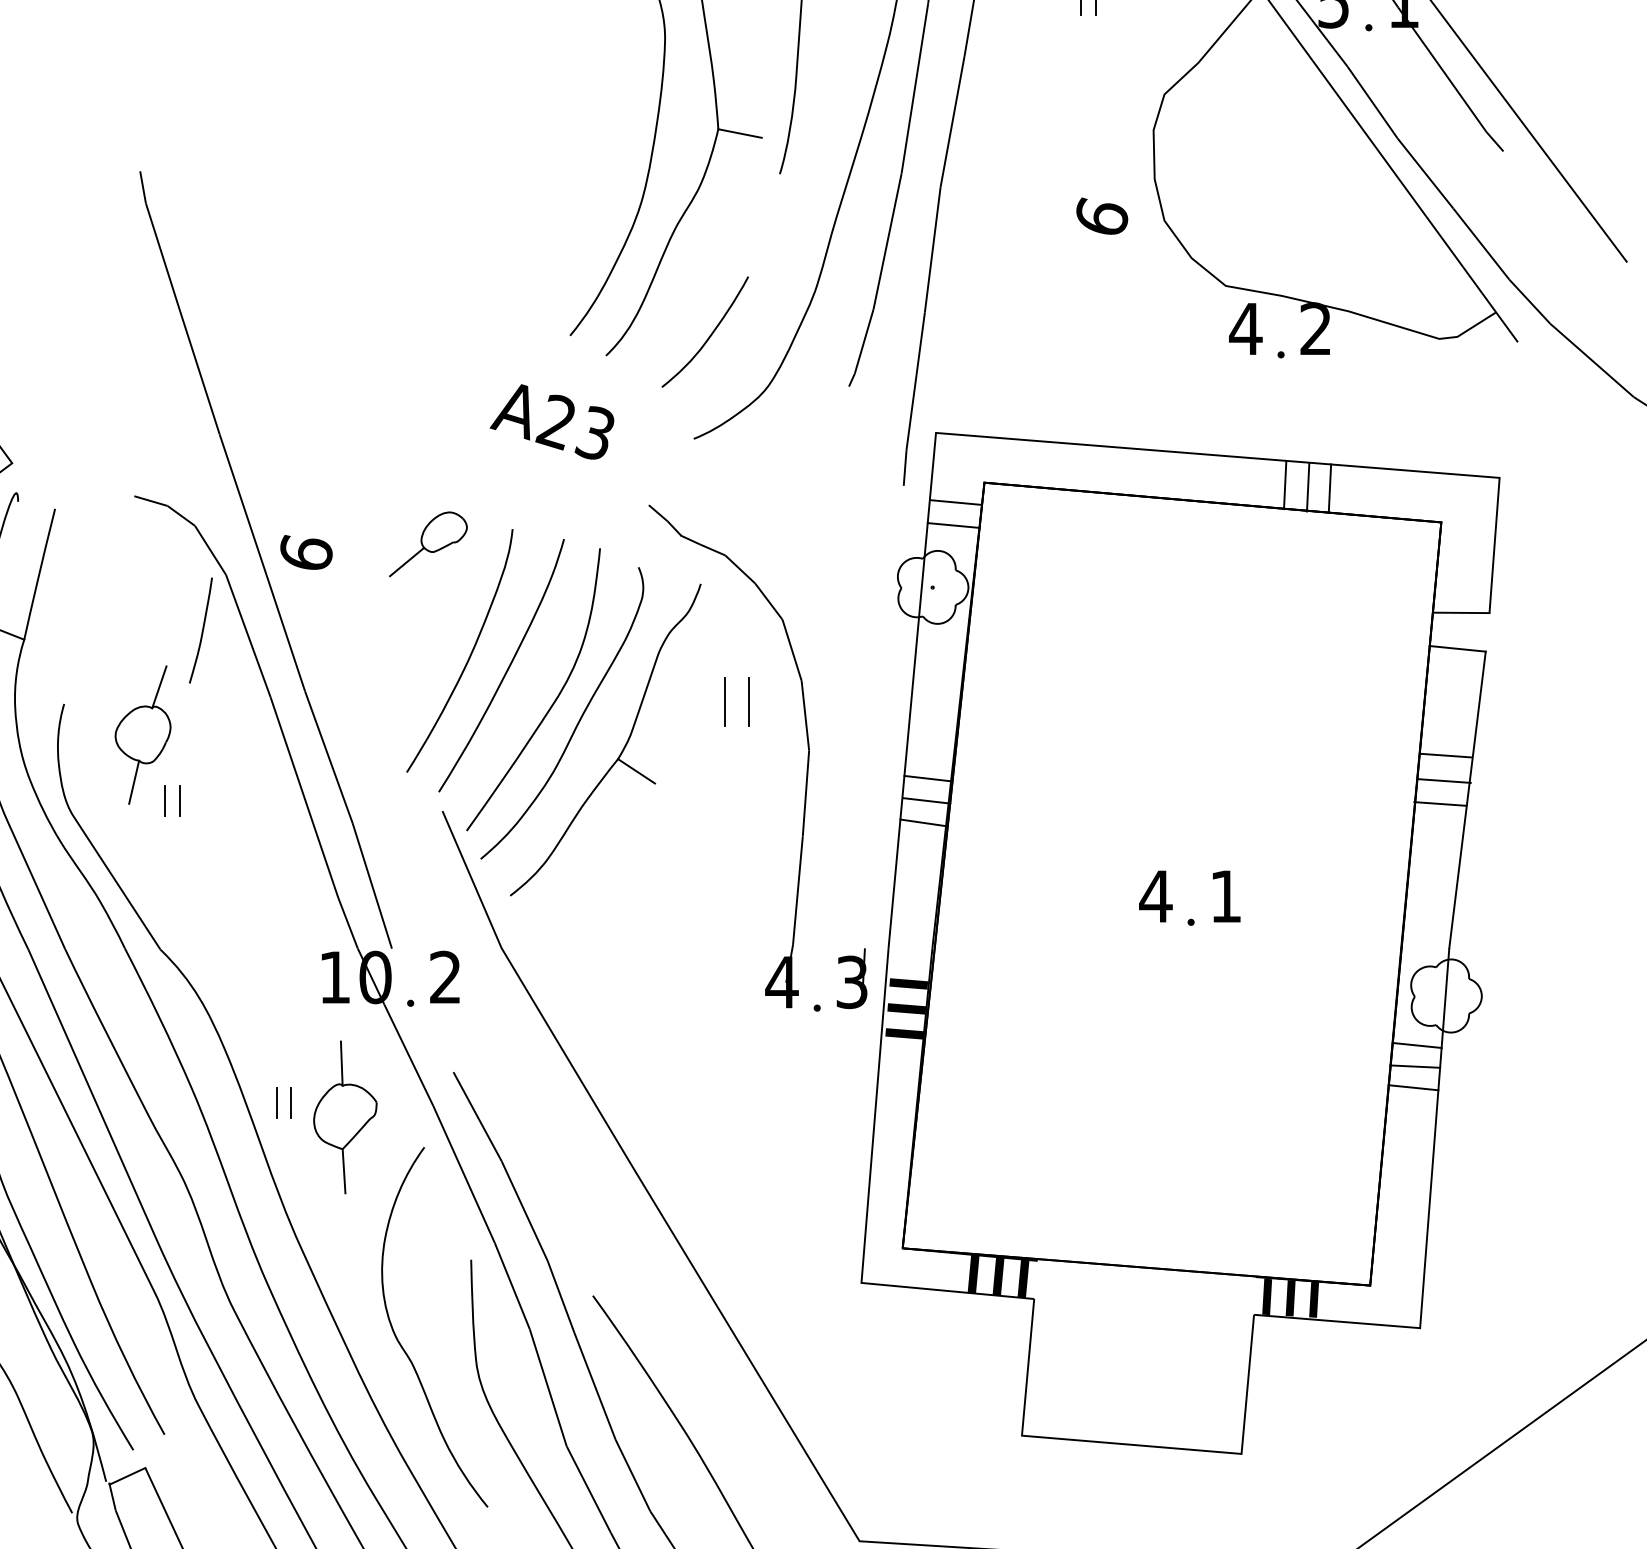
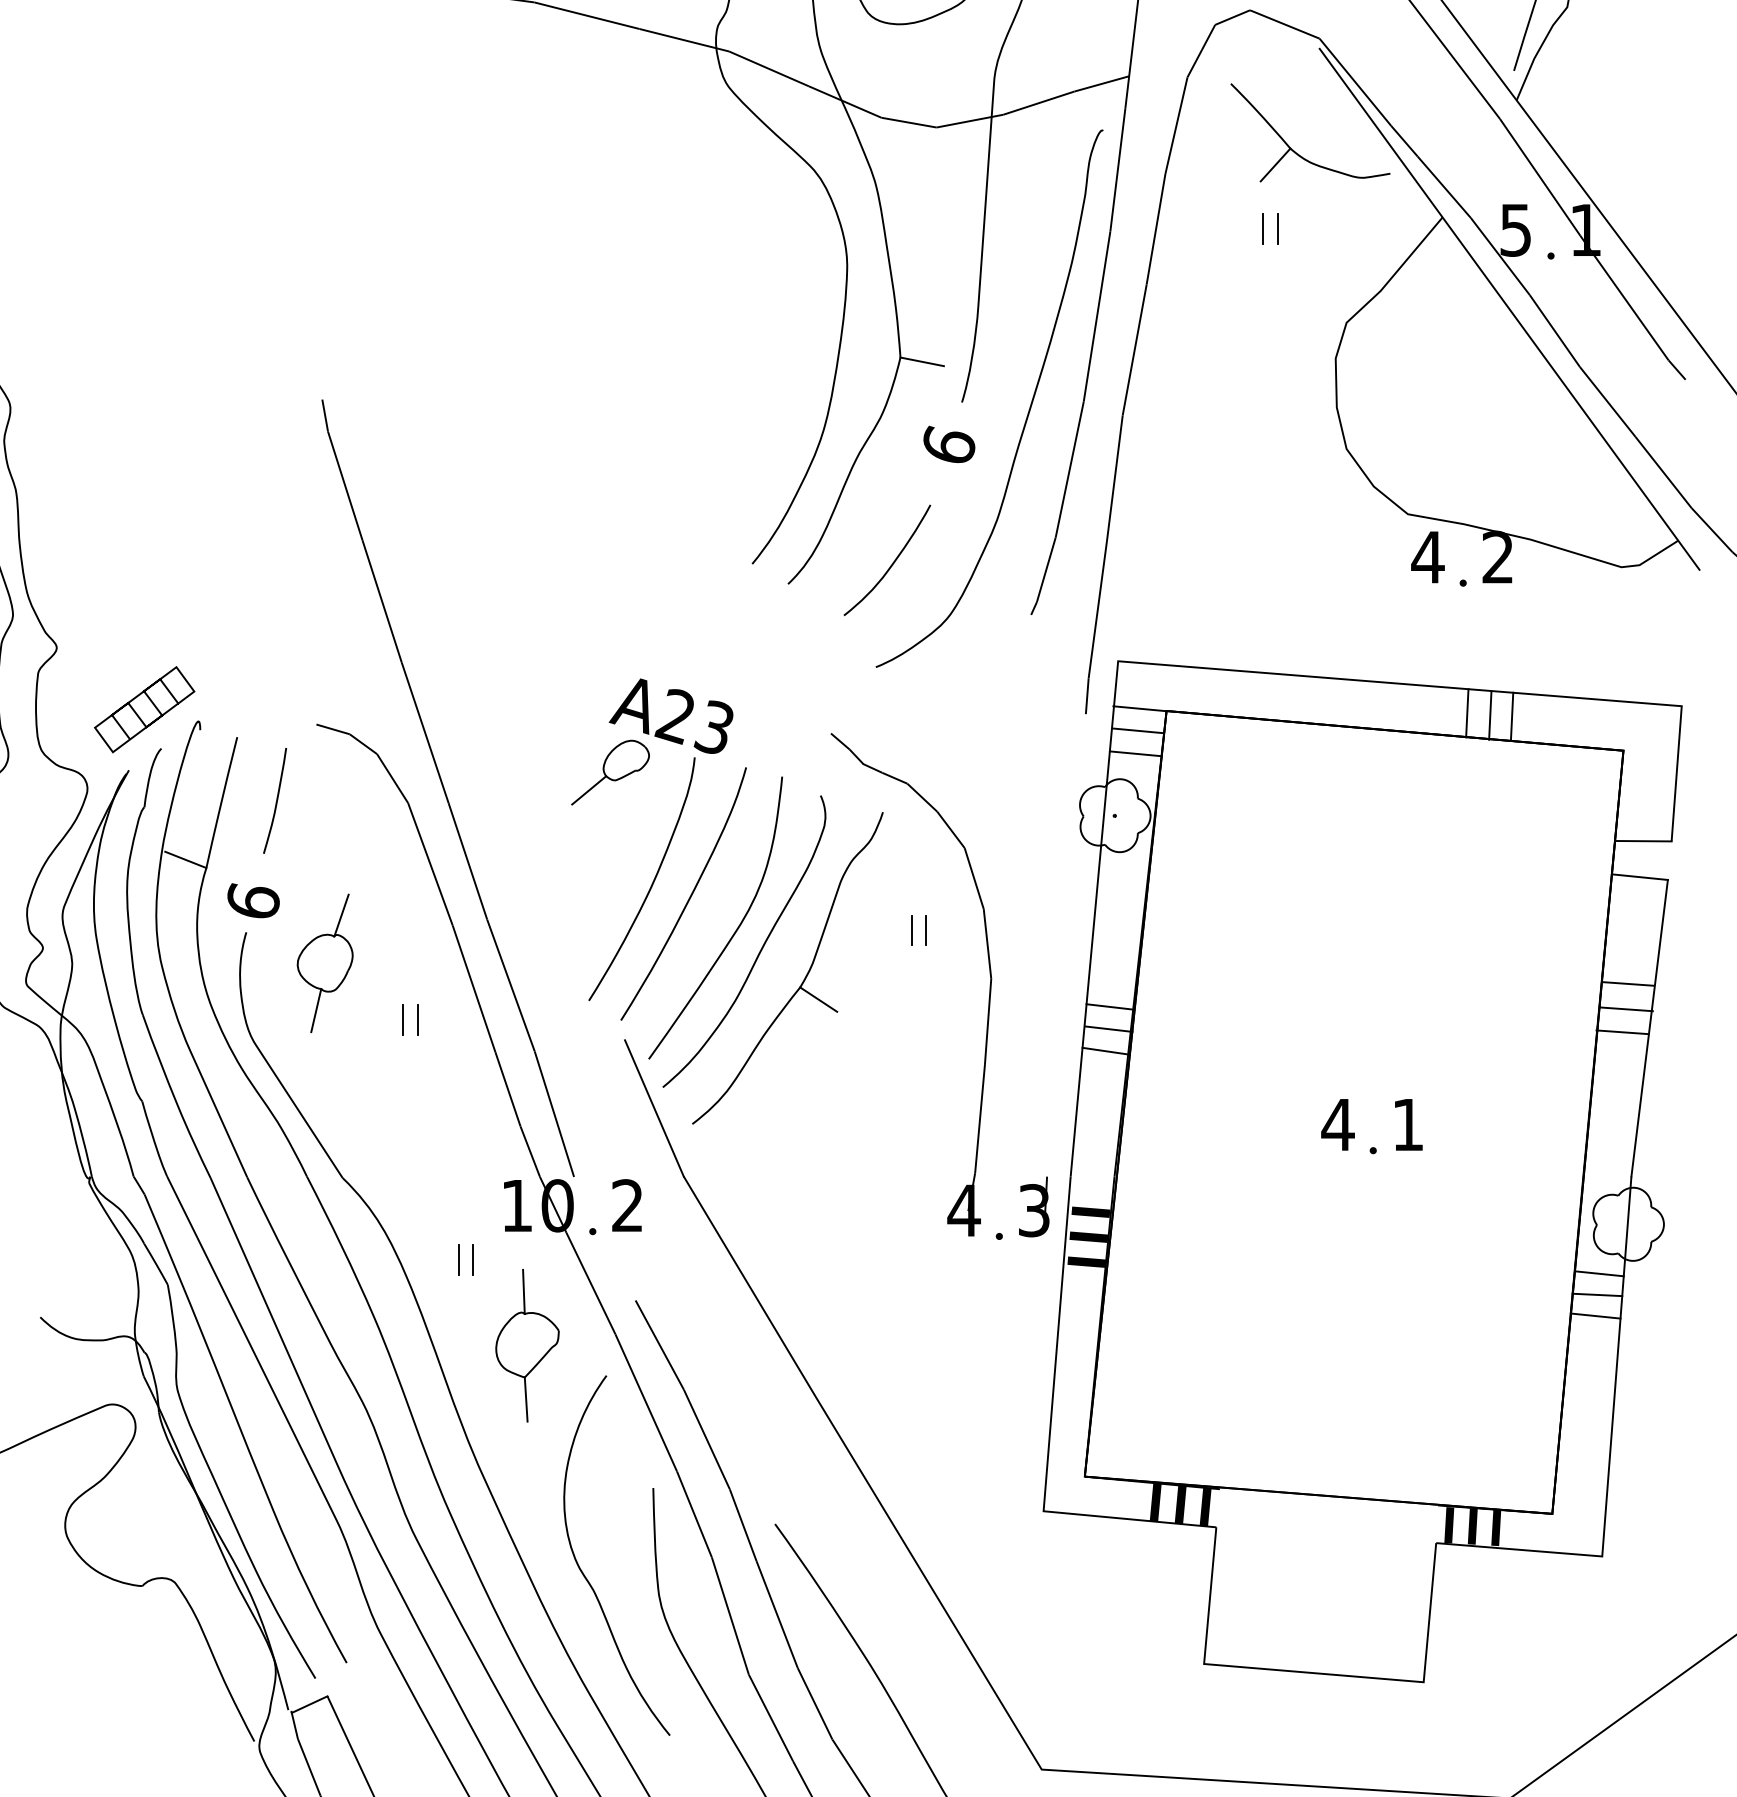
text: (1102, 216) -> (949, 444), moved
text: (551, 421) -> (670, 715), moved
line: (957, 480) -> (1139, 708), added
text: (306, 552) -> (253, 900), moved
curve: (202, 630) -> (276, 800), moved
part: (736, 702) -> (918, 930), size x0.62
part: (165, 800) -> (403, 1019), moved
part: (283, 1102) -> (465, 1259), moved

